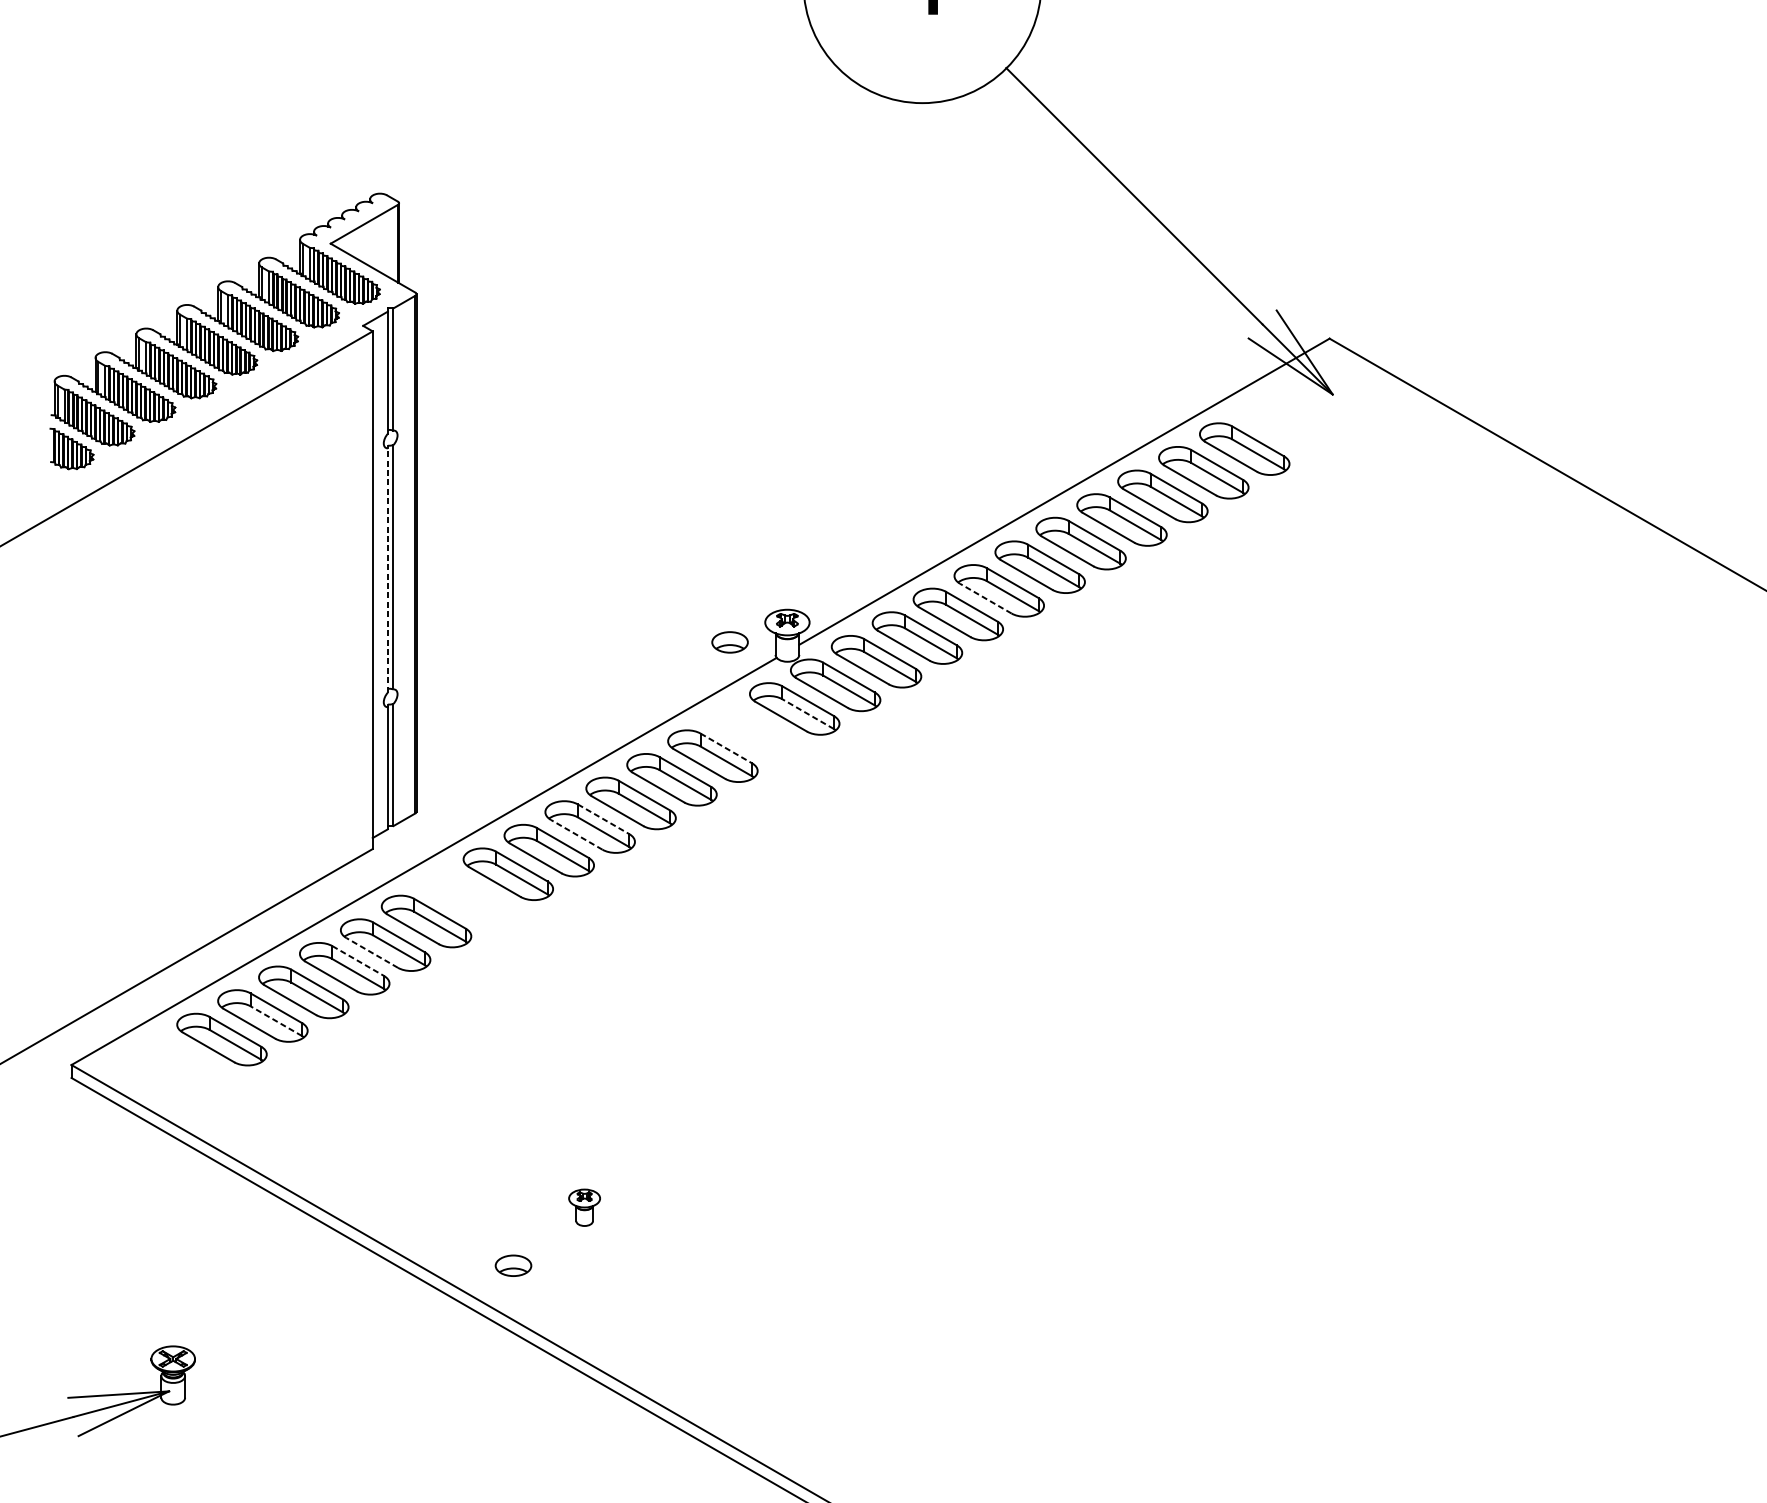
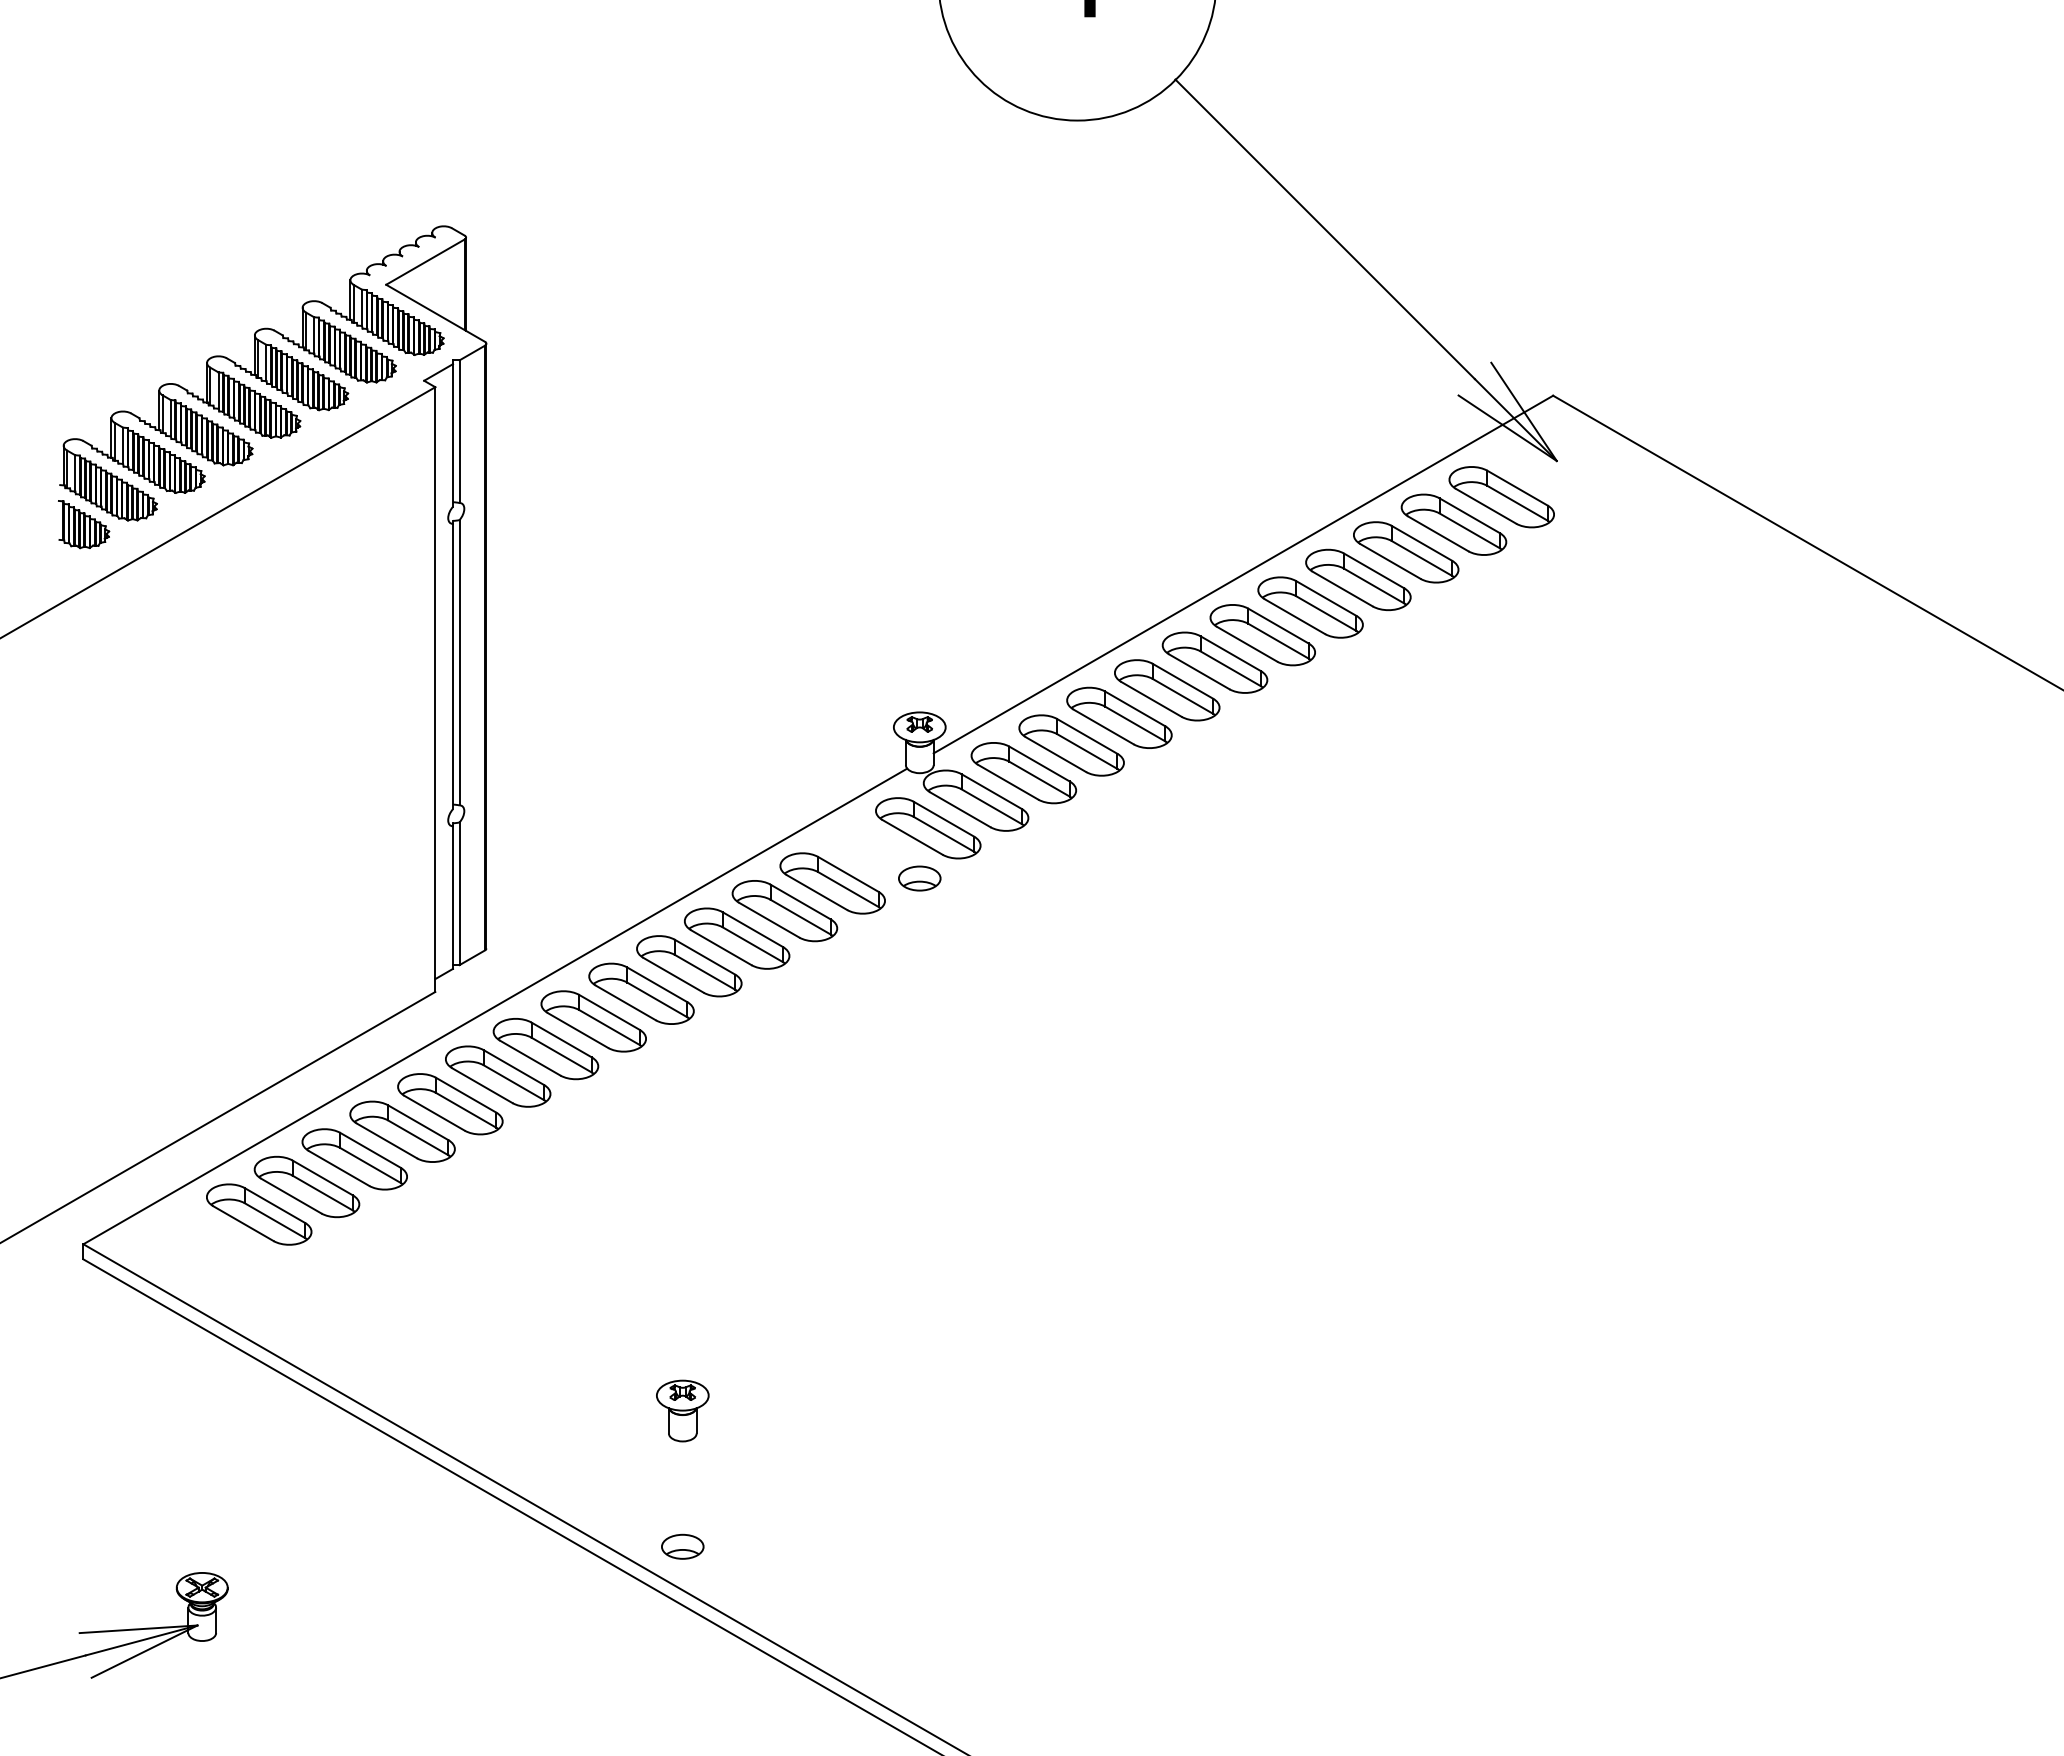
part: (1285, 425) -> (1501, 497), added
line: (388, 570) -> (453, 666), dashed -> solid
line: (985, 598) -> (1151, 699), dashed -> solid
part: (729, 642) -> (919, 878), moved
line: (808, 714) -> (944, 834), dashed -> solid
line: (726, 748) -> (848, 874), dashed -> solid
line: (604, 819) -> (705, 957), dashed -> solid
line: (576, 834) -> (673, 975), dashed -> solid
part: (467, 898) -> (545, 1049), added
line: (372, 953) -> (434, 1113), dashed -> solid
line: (358, 960) -> (418, 1122), dashed -> solid
line: (276, 1021) -> (322, 1193), dashed -> solid
part: (584, 1207) -> (682, 1410), size x1.43
part: (513, 1265) -> (682, 1546), moved

